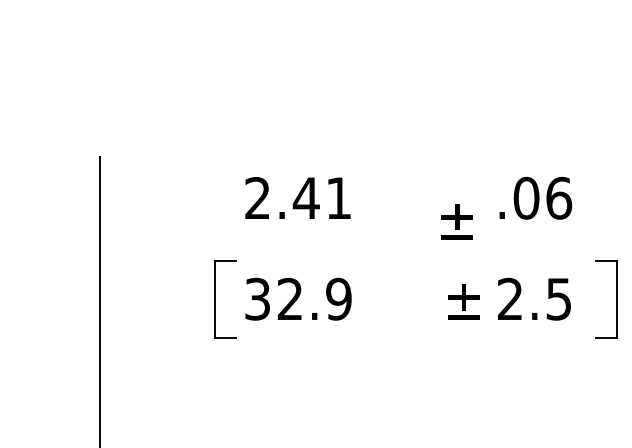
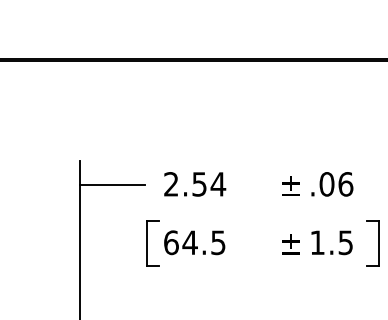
line: (156, 198) -> (112, 184), added
text: (321, 198) -> (208, 184), 2.41 -> 2.54
text: (456, 221) -> (290, 185), moved
text: (297, 298) -> (194, 242), 32.9 -> 64.5
text: (510, 298) -> (317, 242), 2.5 -> 1.5

